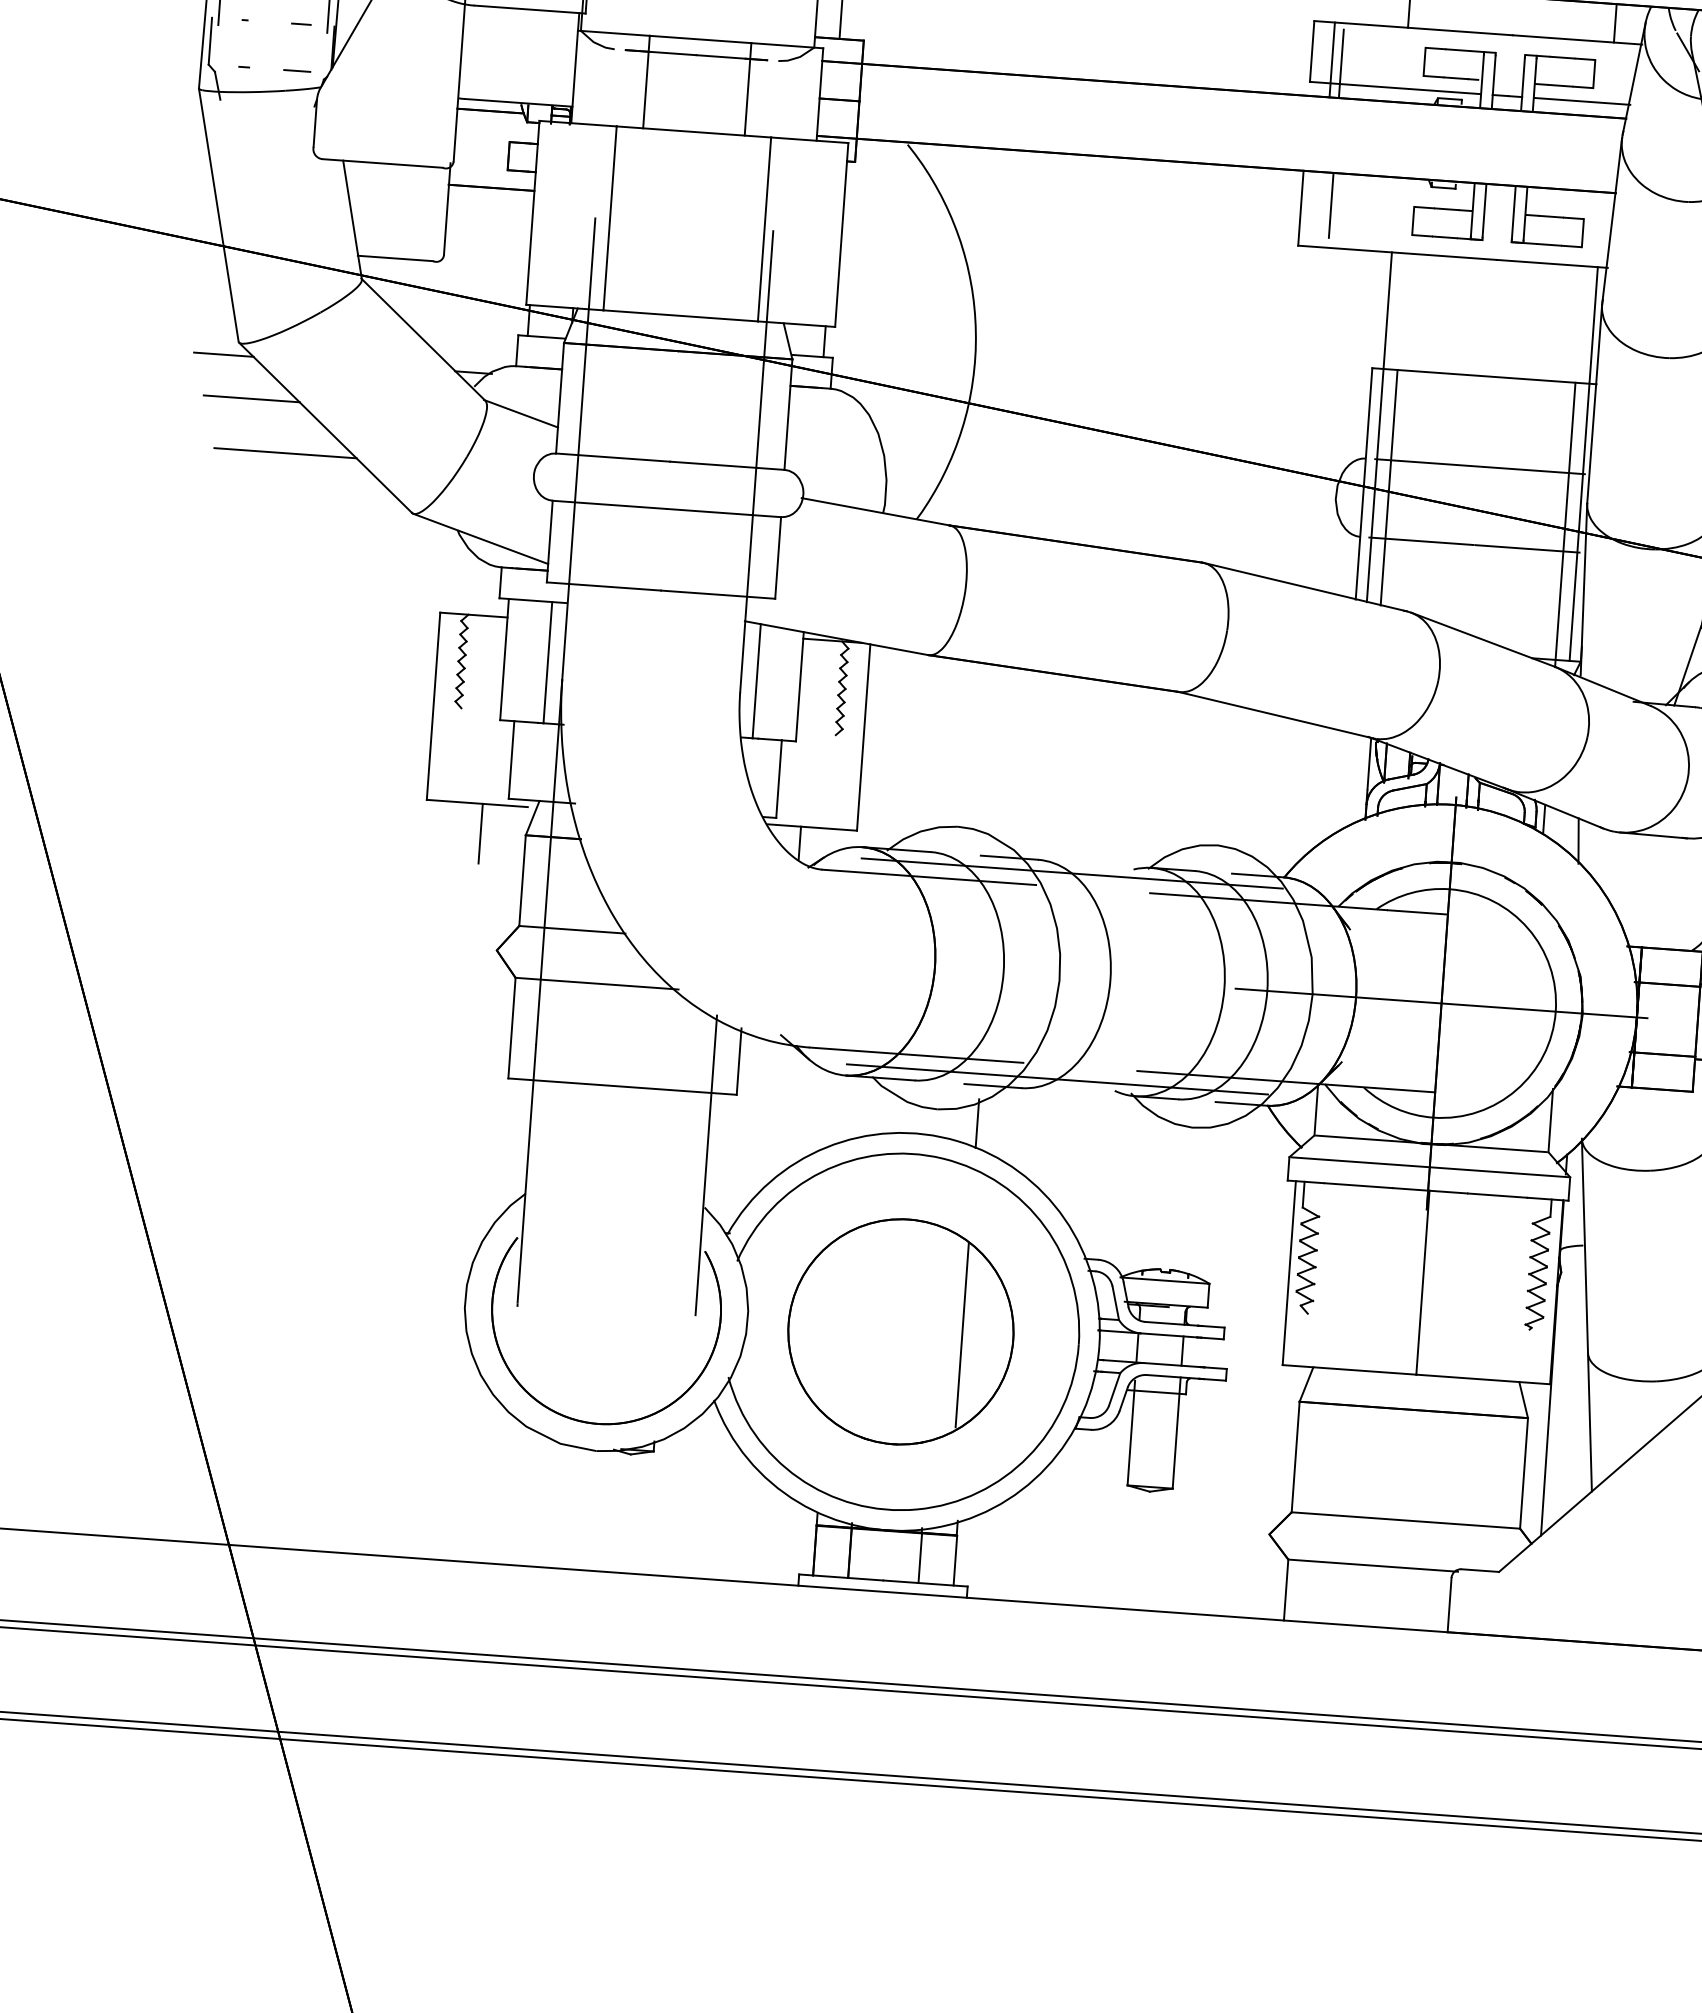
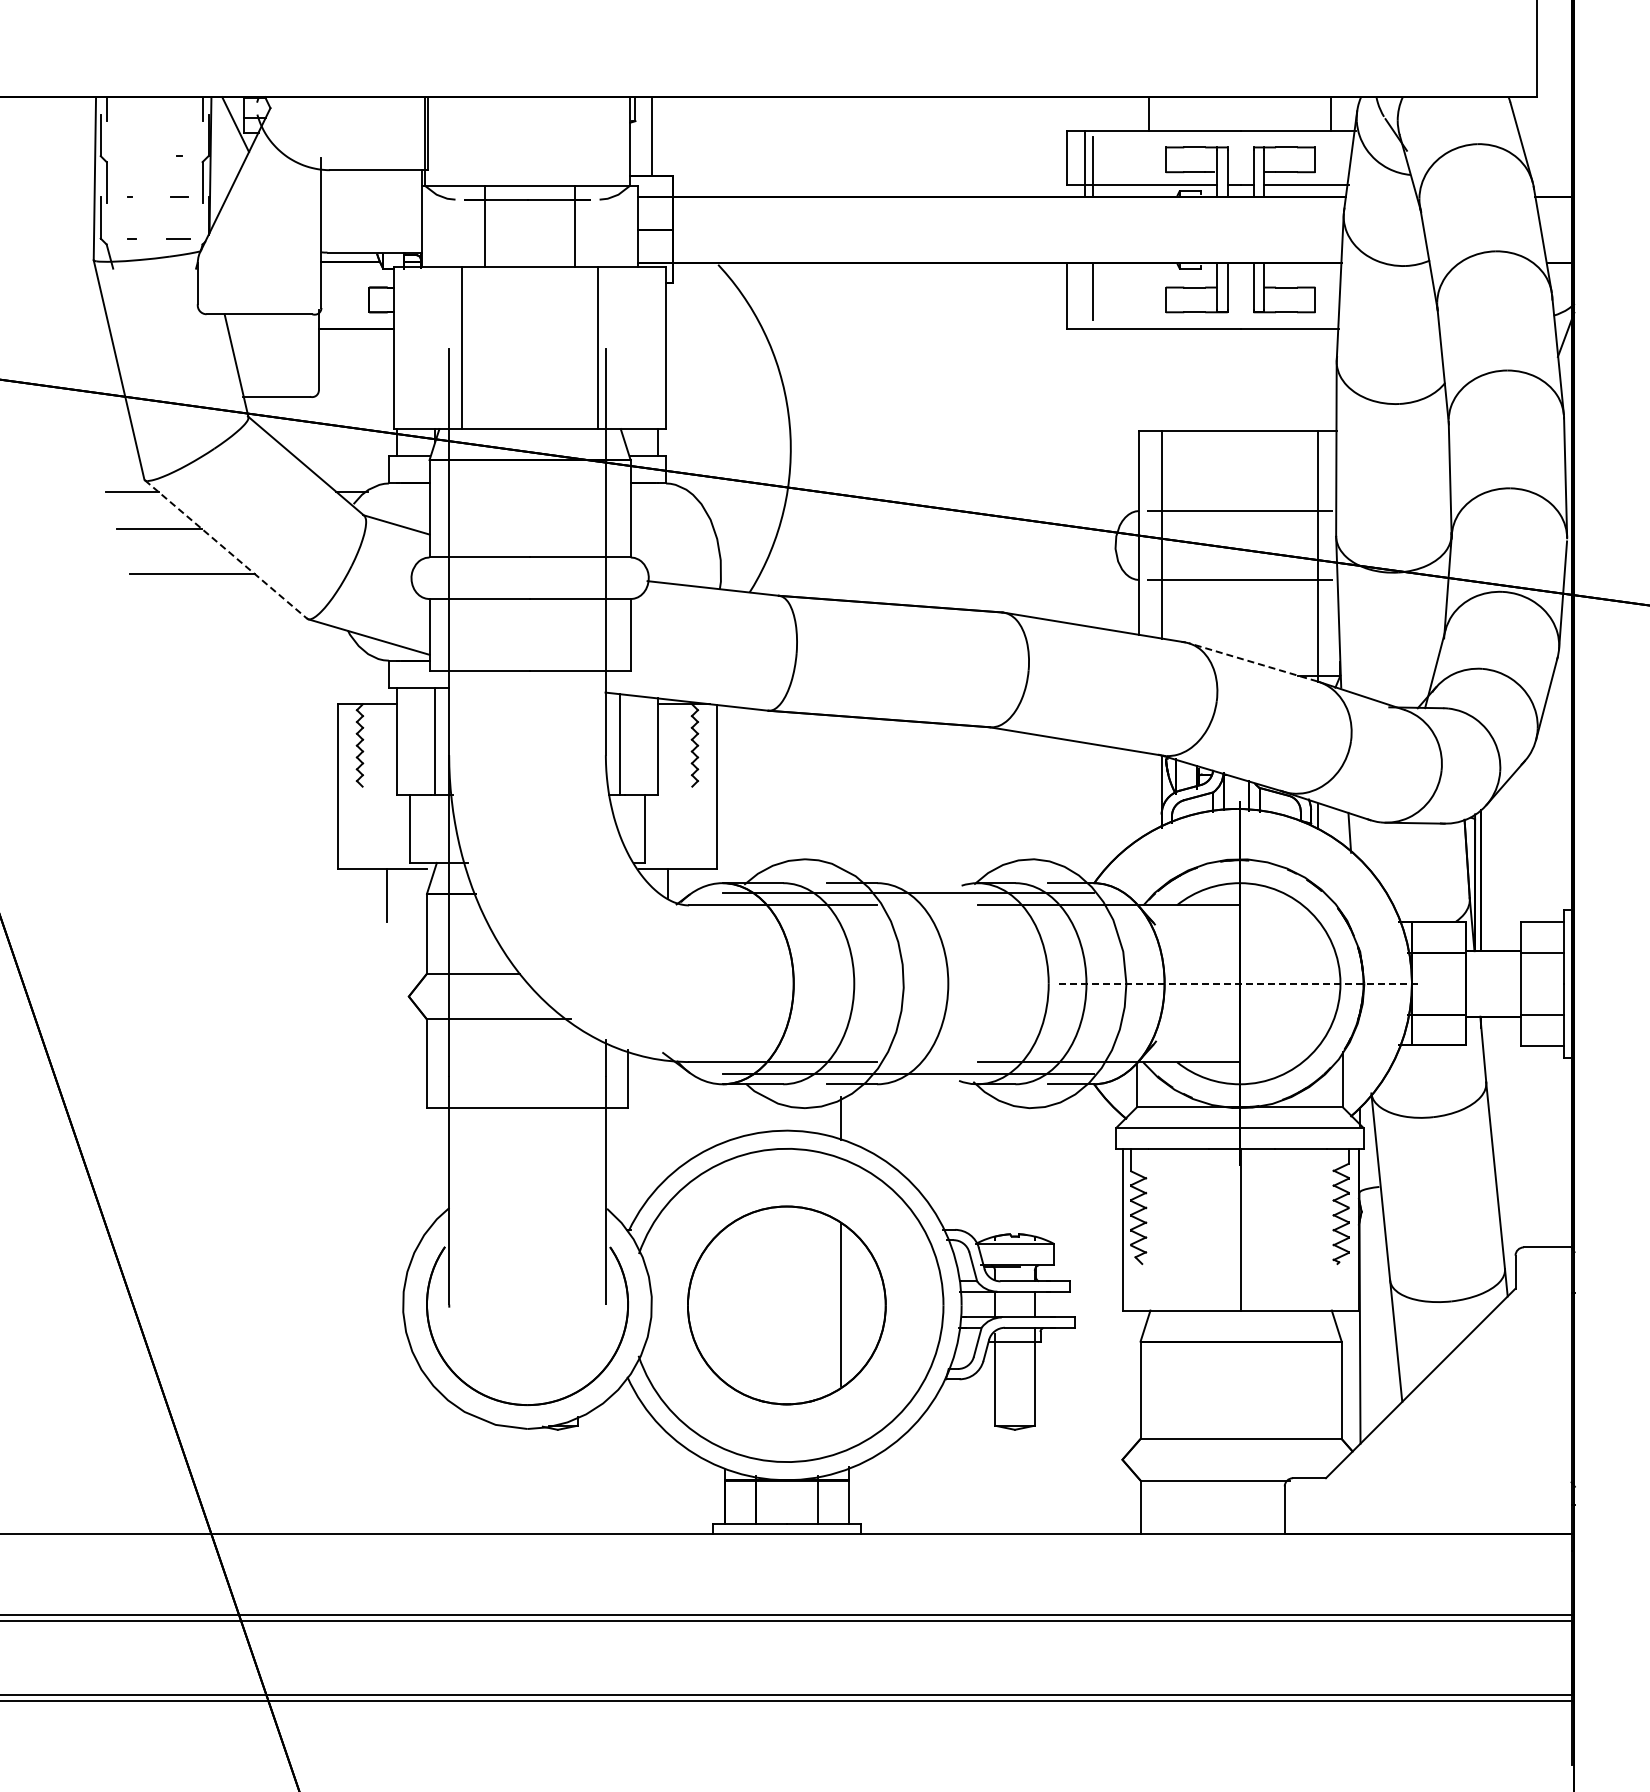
line: (1379, 426) -> (1149, 482), removed
line: (326, 427) -> (226, 549), solid -> dashed
line: (1583, 463) -> (1330, 501), removed
line: (1481, 639) -> (1252, 662), solid -> dashed
line: (1442, 1003) -> (1240, 983), solid -> dashed

